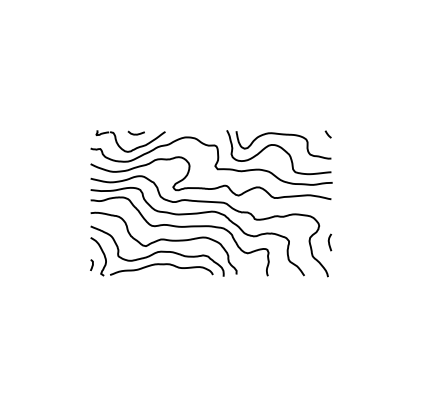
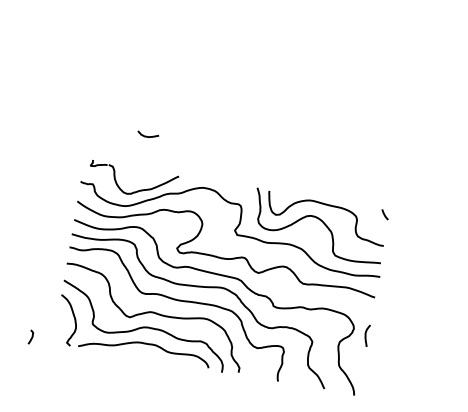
curve: (135, 133) -> (146, 135), moved
curve: (329, 242) -> (366, 335), moved
curve: (92, 264) -> (32, 336), moved

